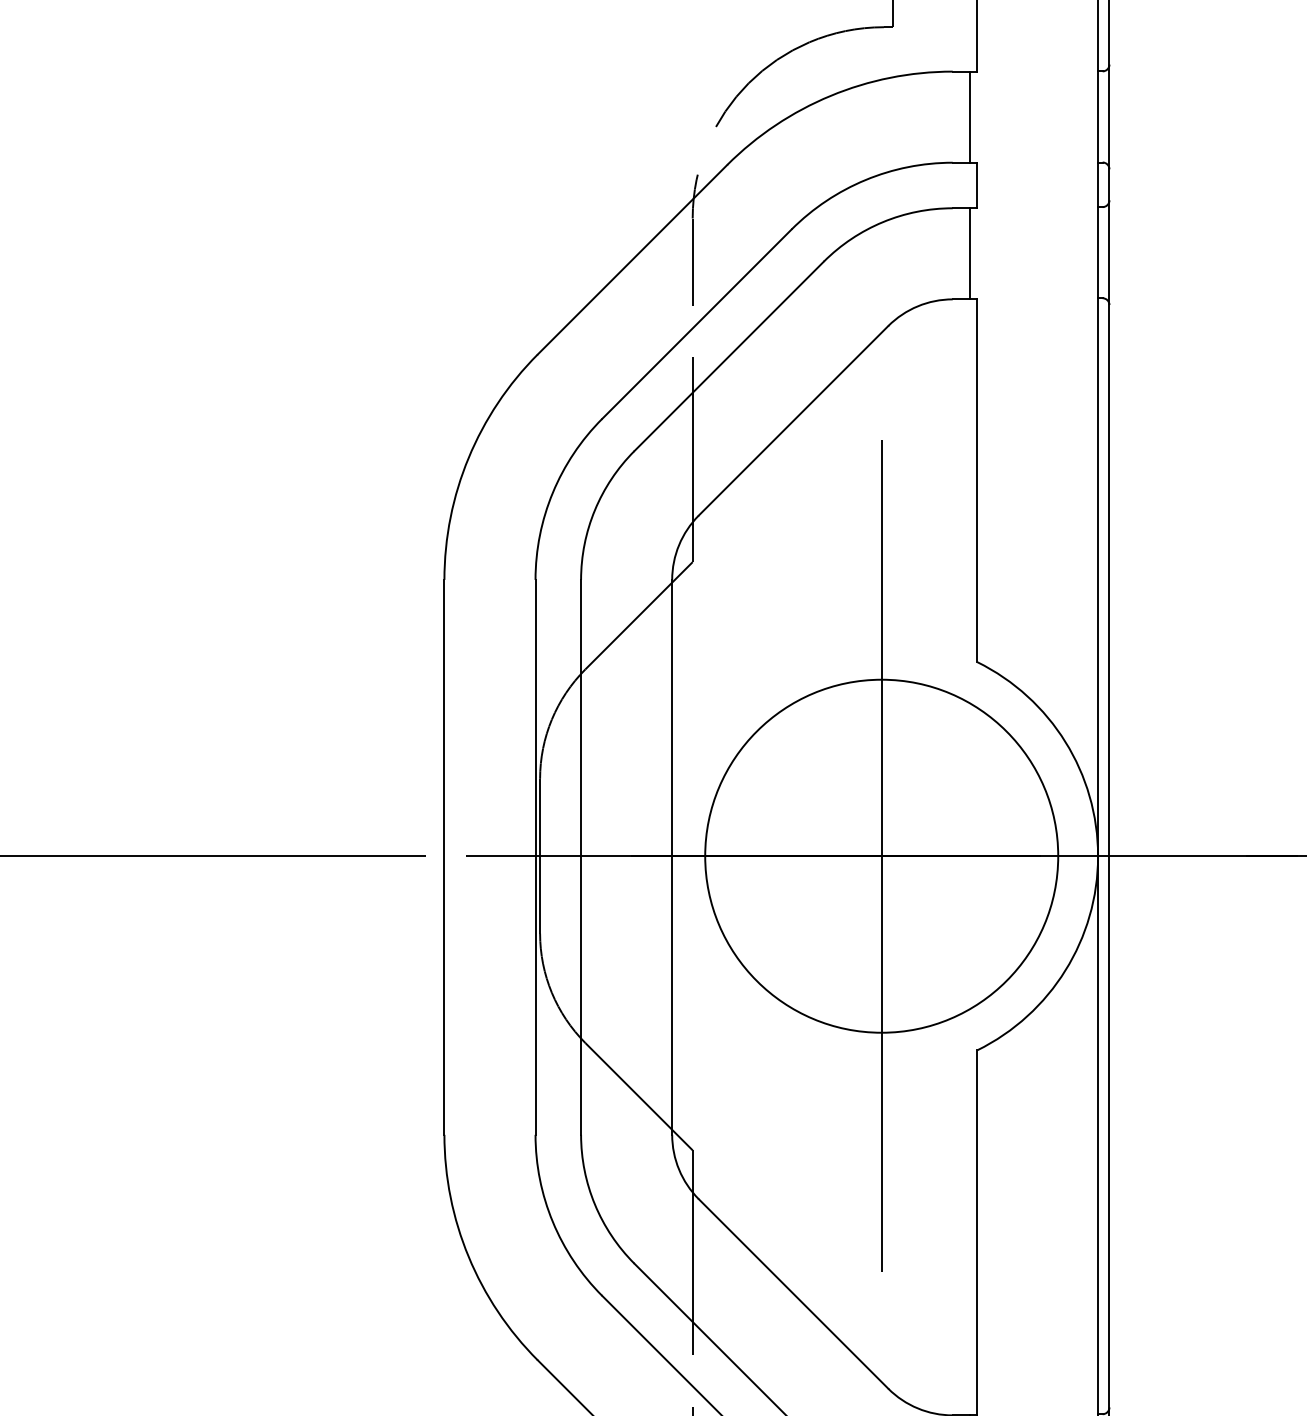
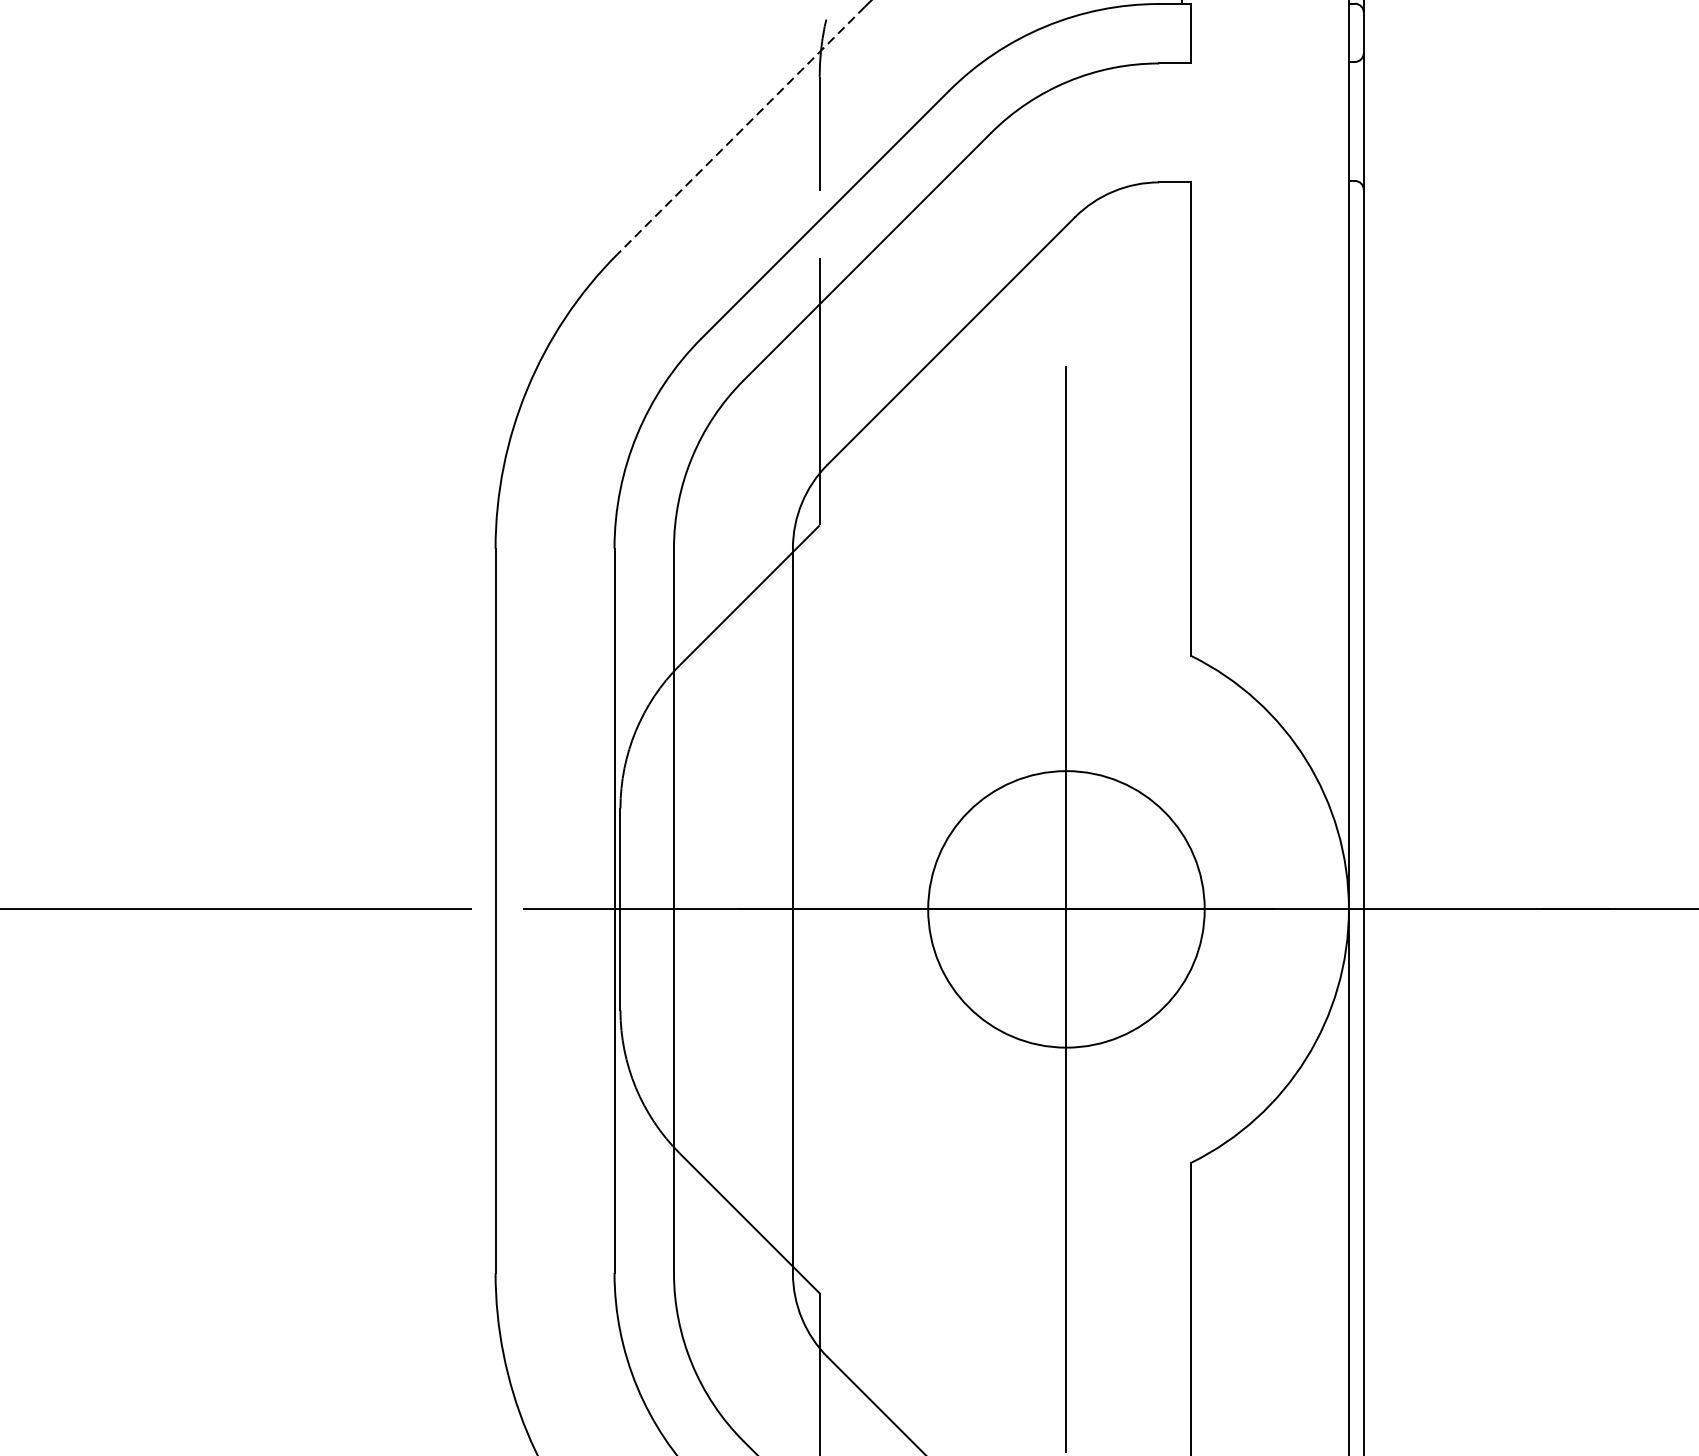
line: (970, 253) -> (1182, 122), removed
line: (632, 259) -> (741, 130), solid -> dashed
circle: (881, 855) -> (1066, 908), size x0.6

